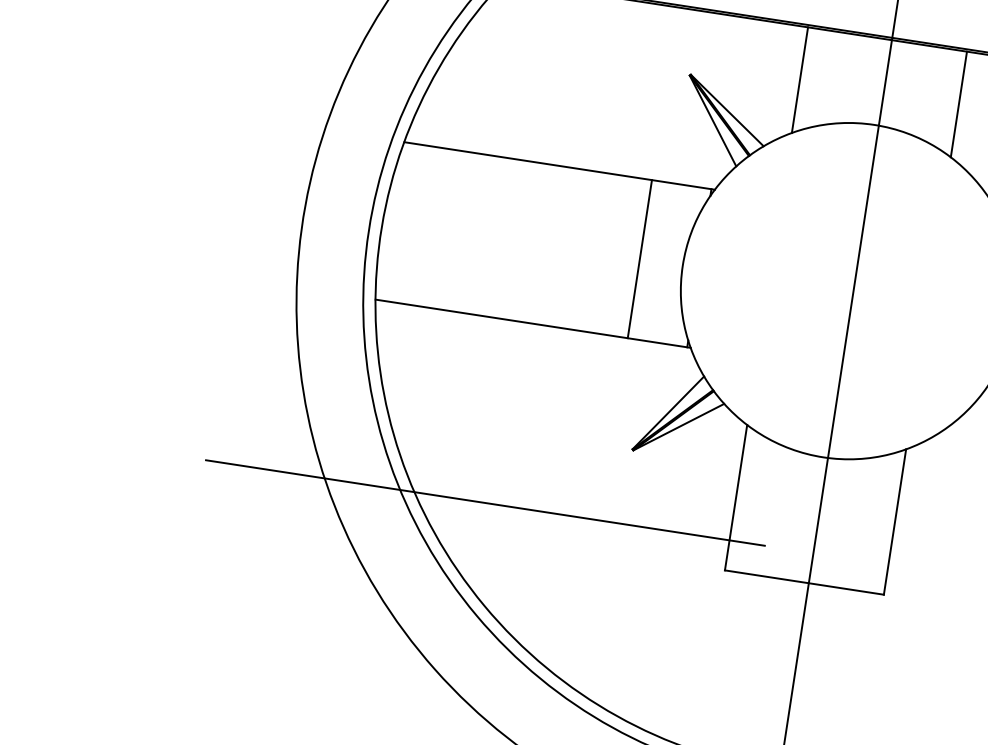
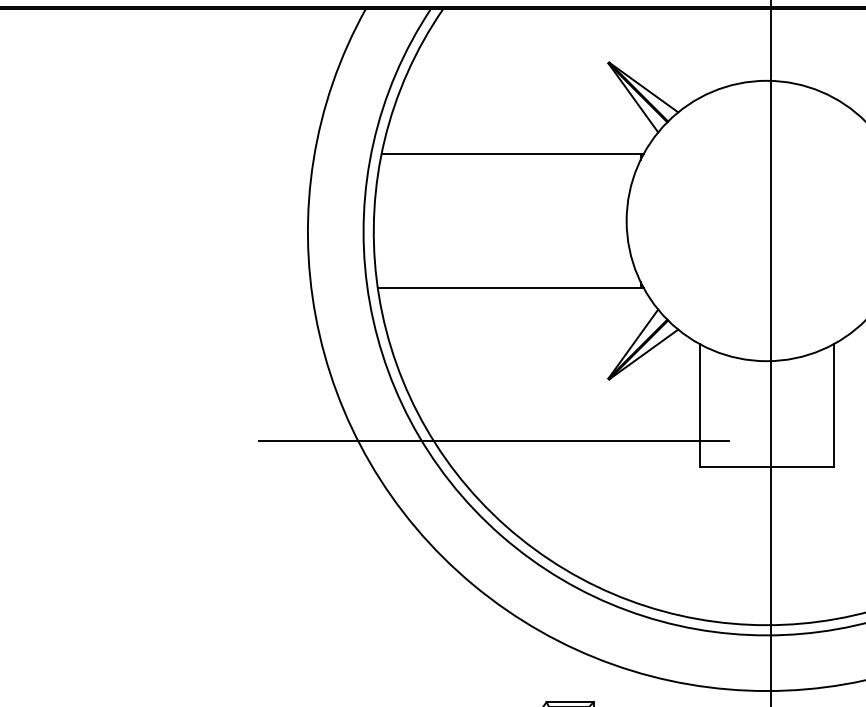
line: (799, 79) -> (699, 52), removed
line: (958, 103) -> (833, 52), removed
line: (639, 258) -> (590, 220), removed

